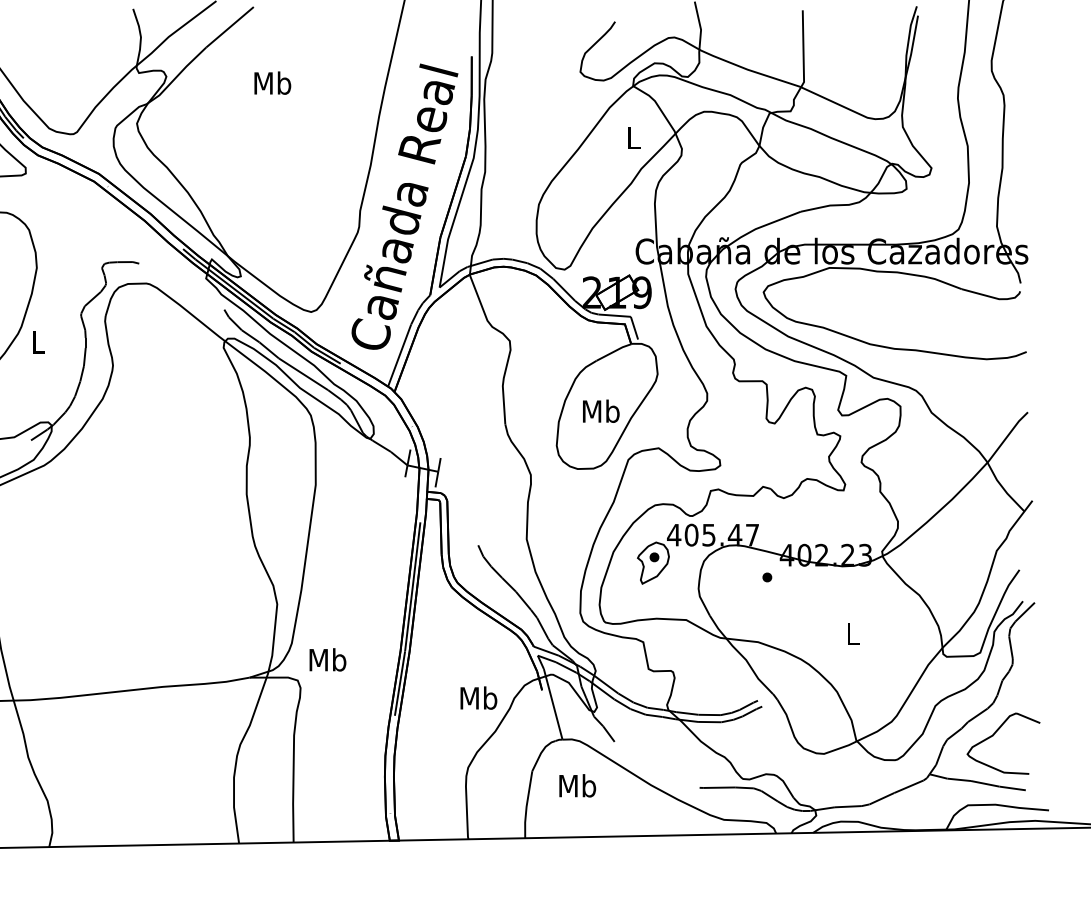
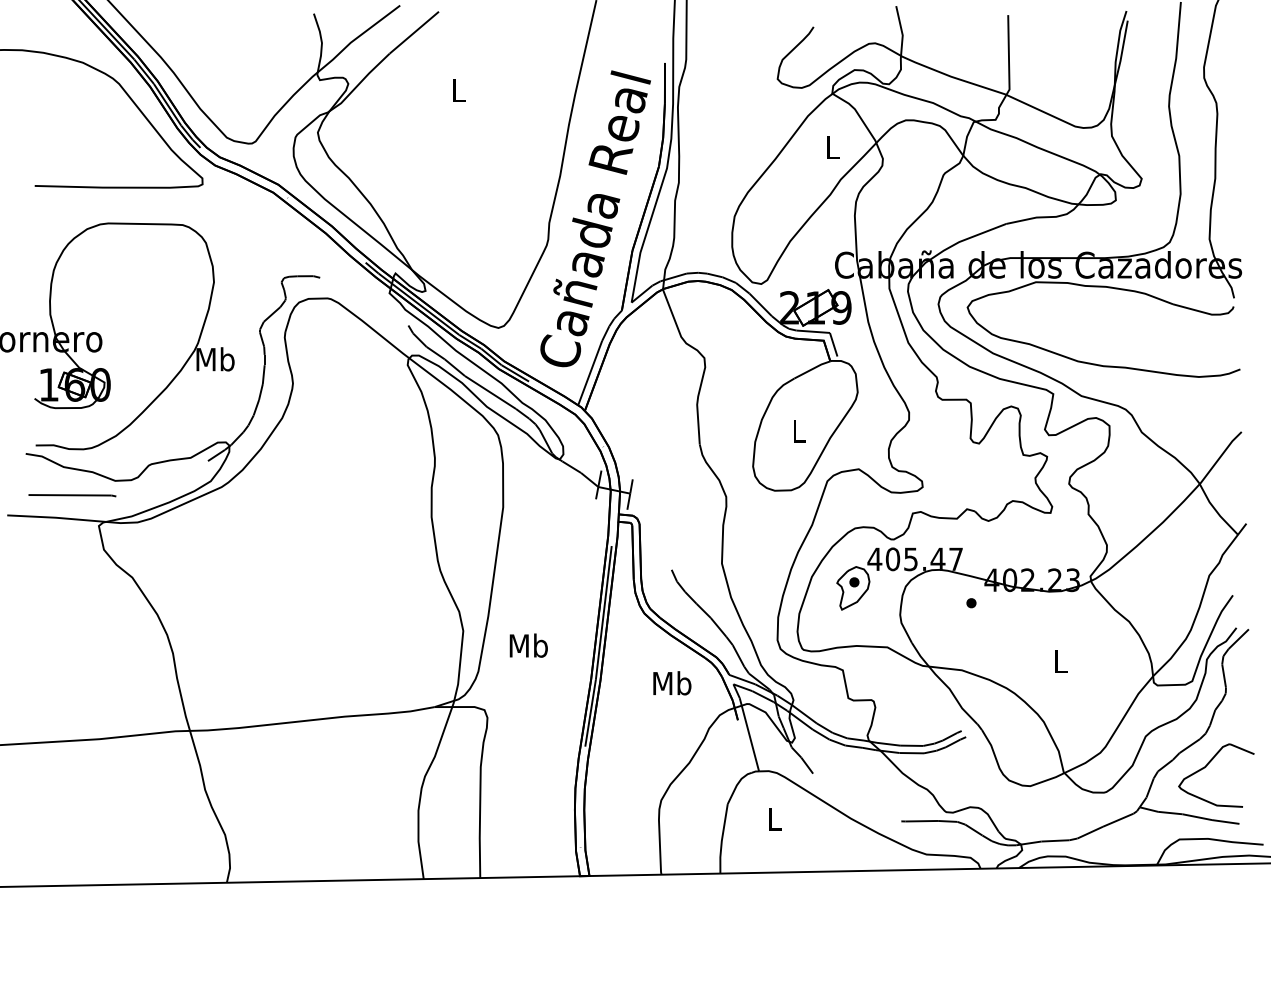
text: (272, 83) -> (458, 90), Mb -> L
text: (38, 342) -> (215, 359), L -> Mb
text: (601, 410) -> (799, 430), Mb -> L
text: (327, 659) -> (528, 645), moved
text: (479, 698) -> (672, 683), moved
text: (577, 786) -> (774, 819), Mb -> L

